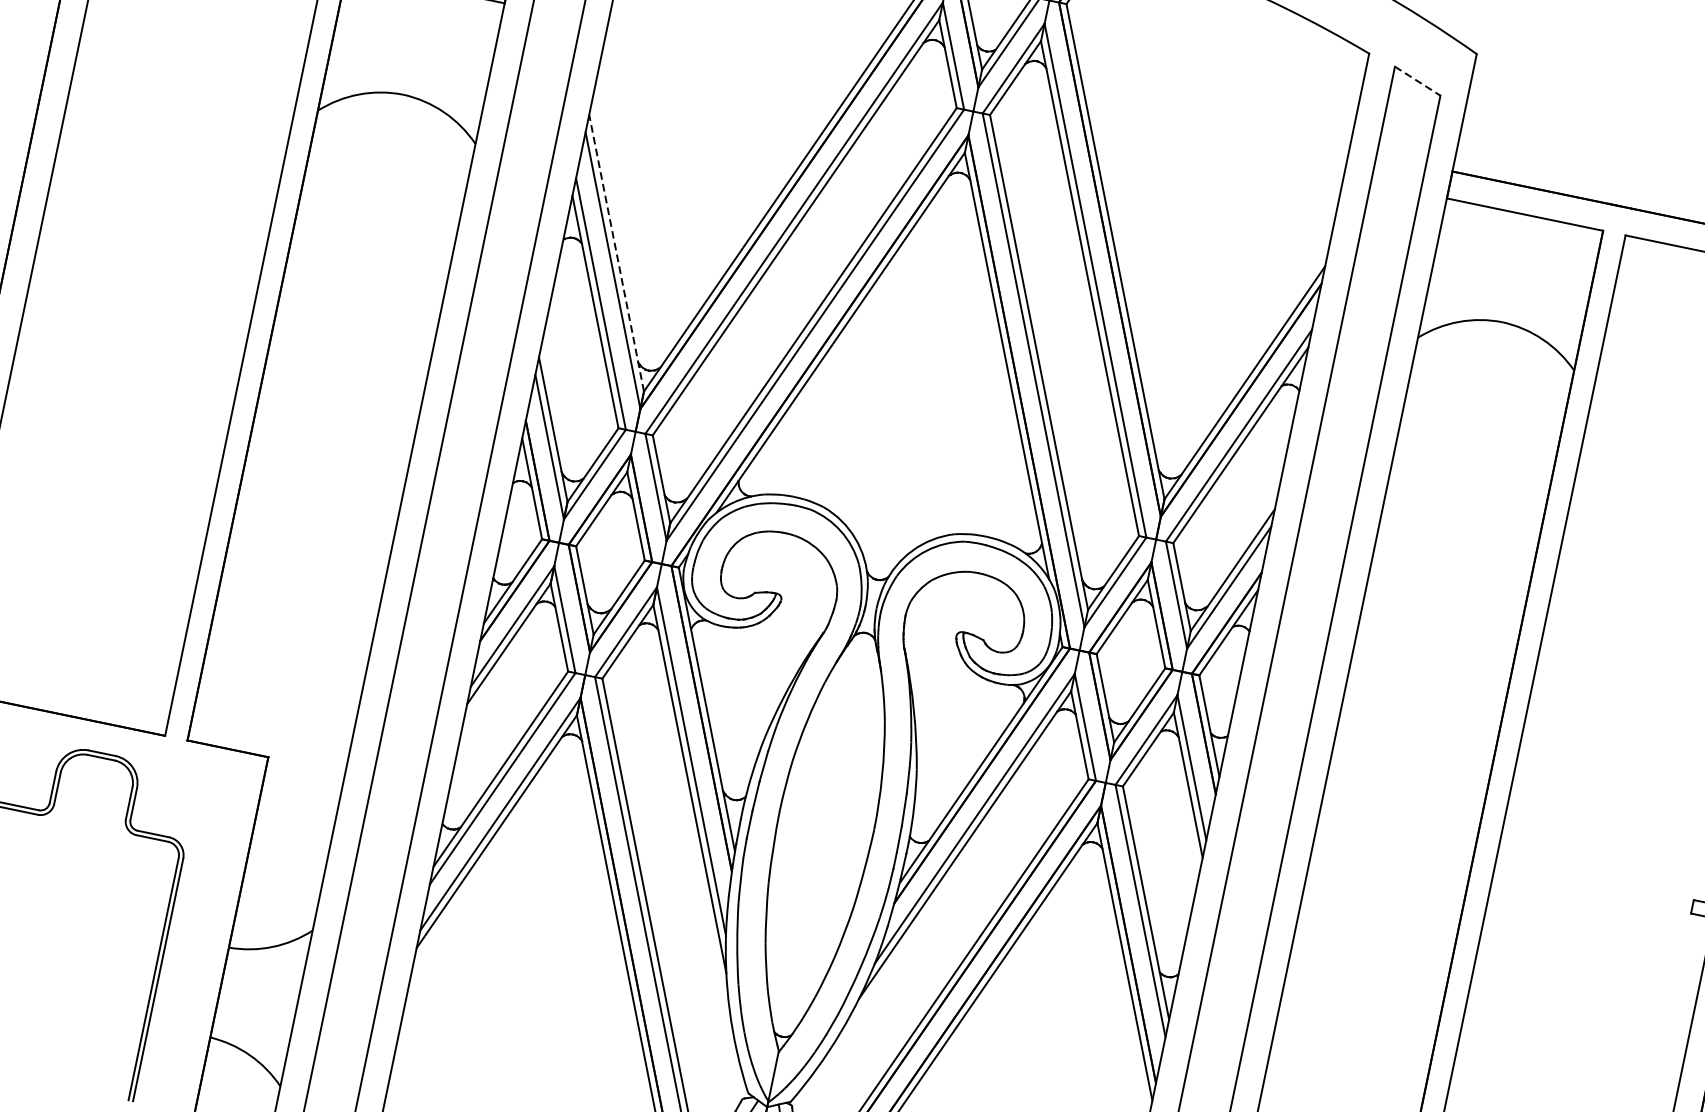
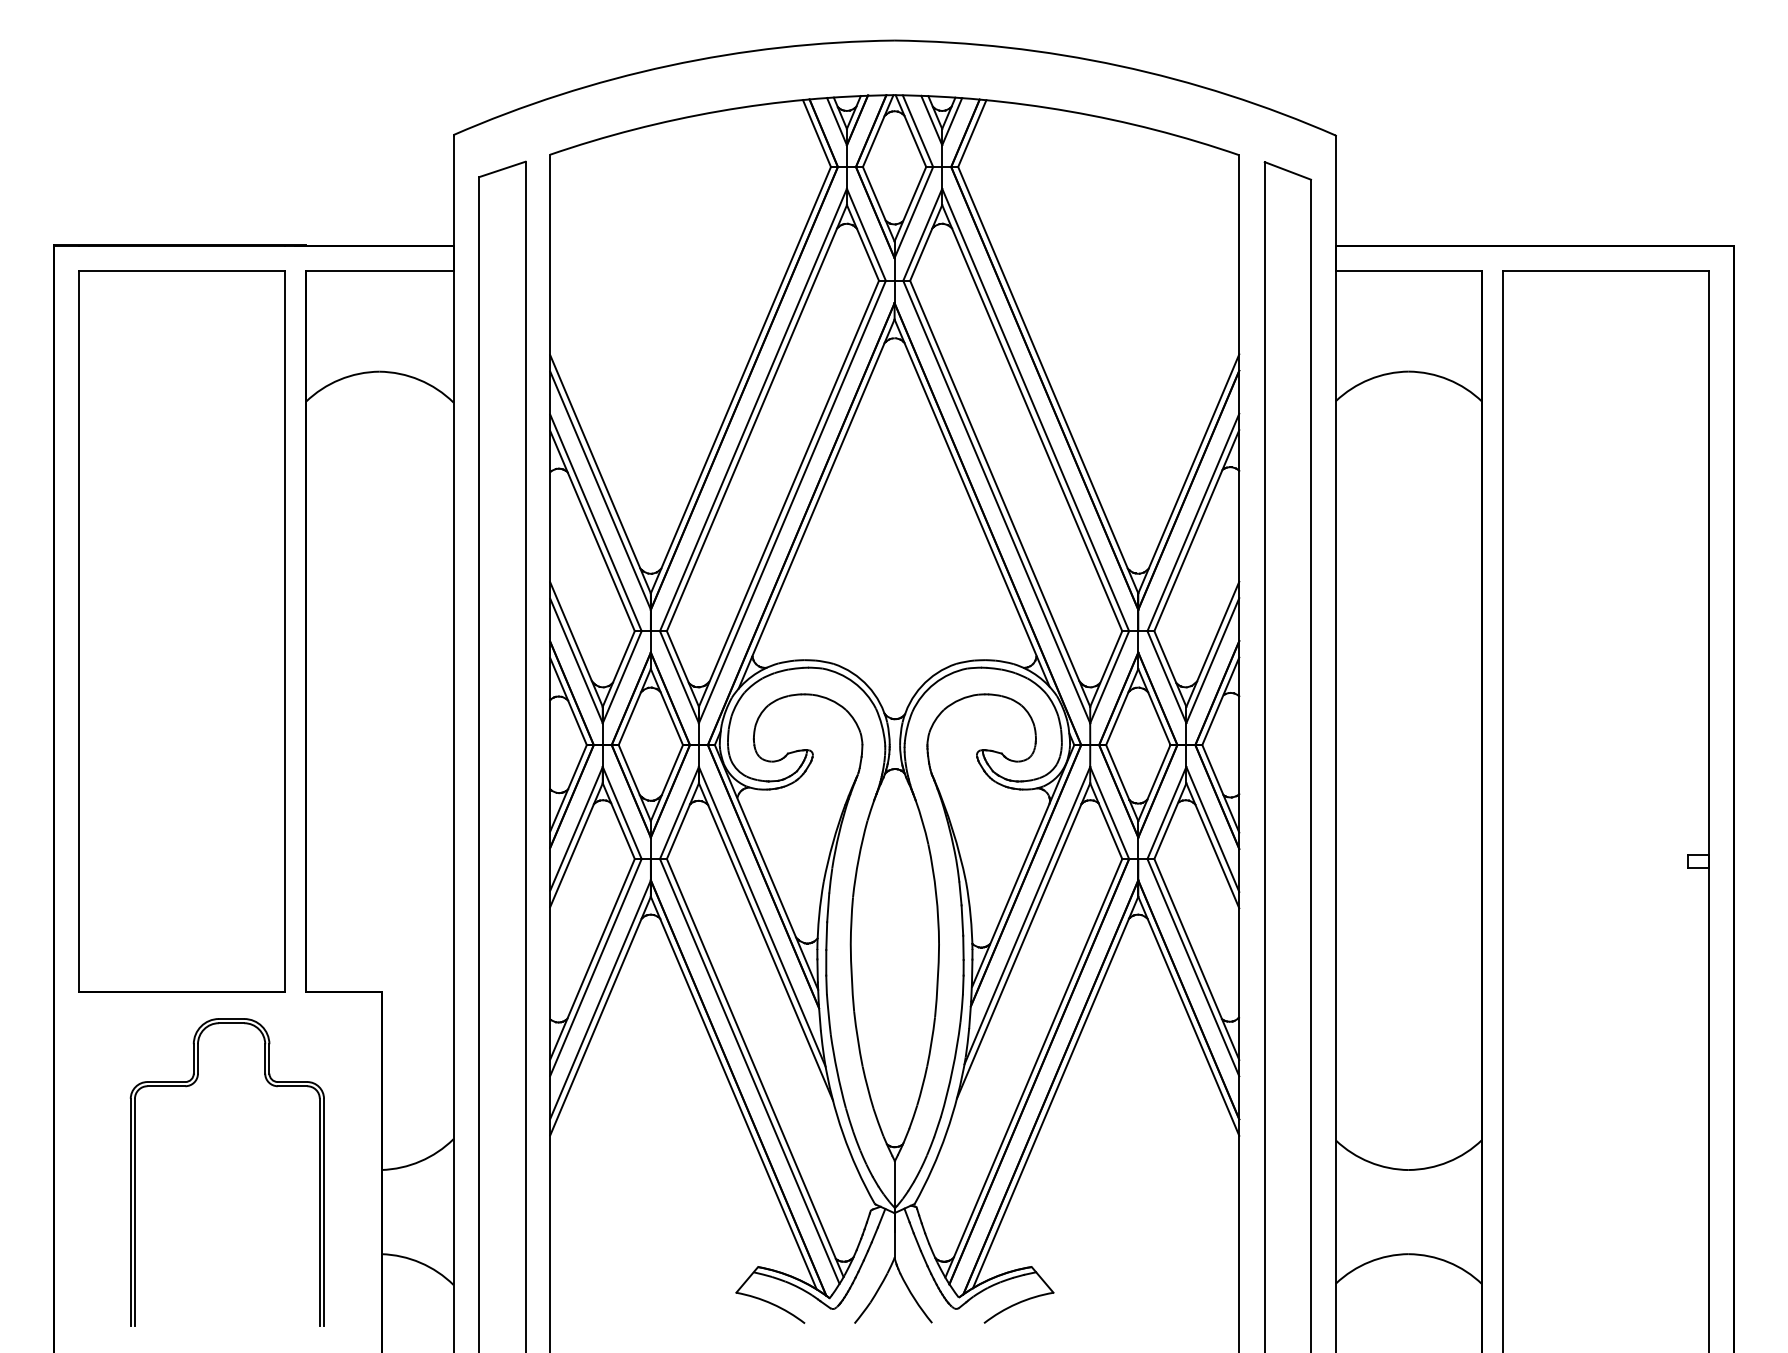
line: (1417, 80) -> (1287, 170), dashed -> solid
line: (616, 252) -> (600, 473), dashed -> solid

